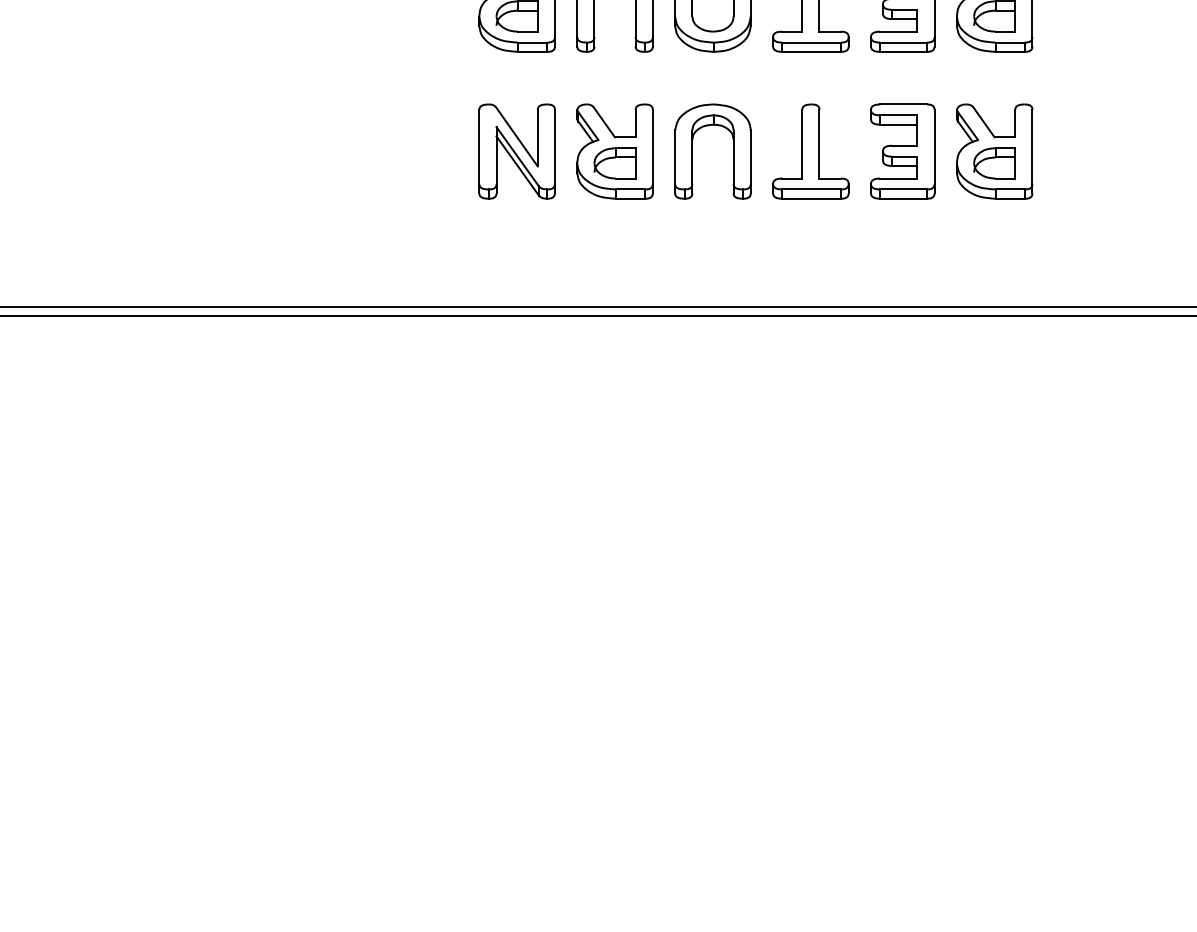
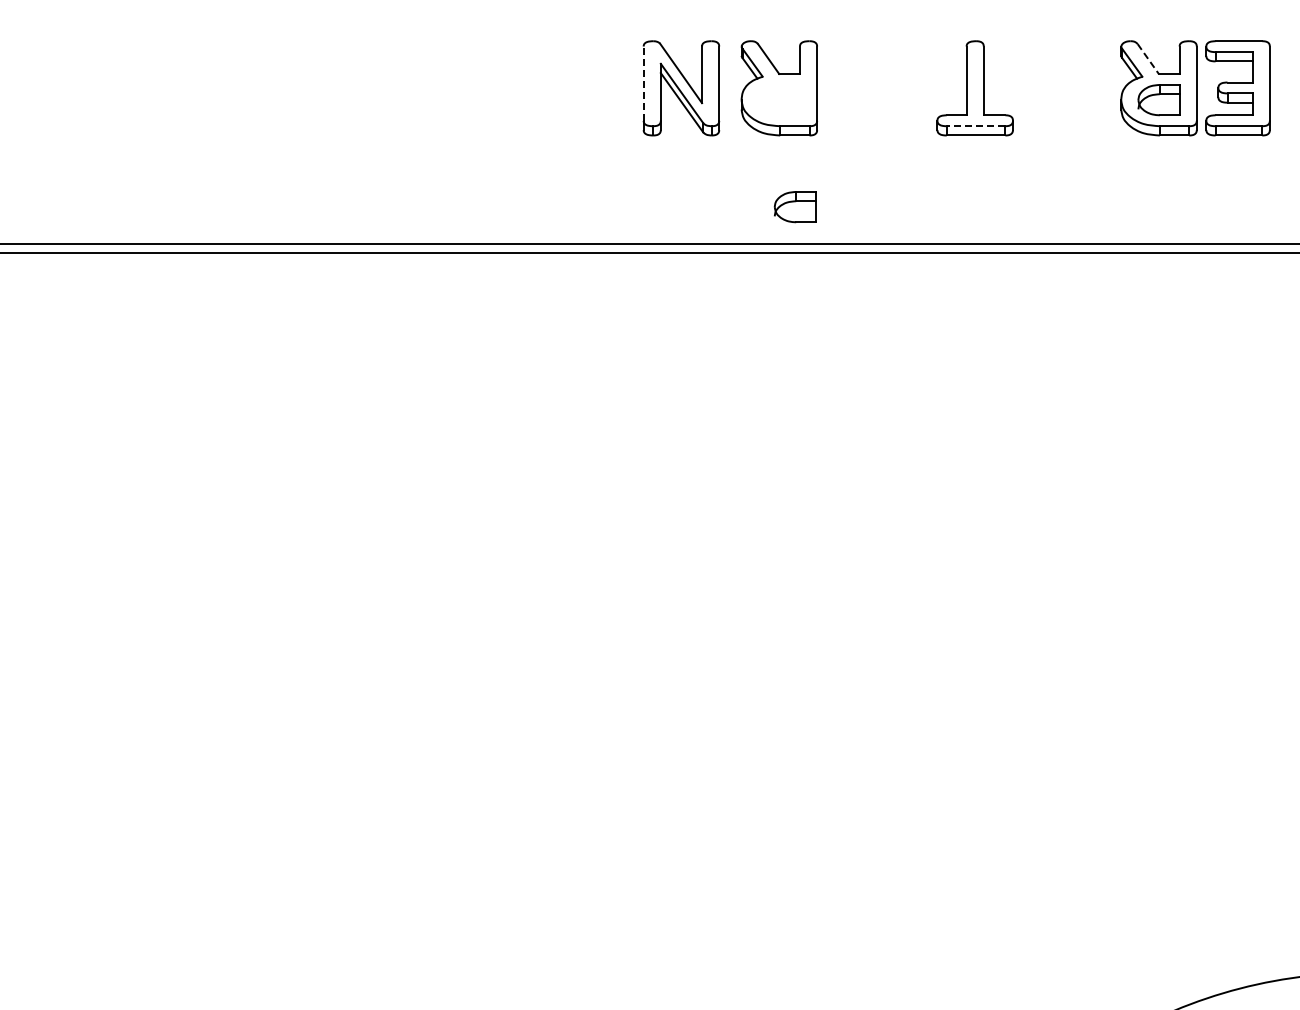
line: (984, 122) -> (1148, 59), solid -> dashed
line: (479, 146) -> (643, 83), solid -> dashed
part: (693, 151) -> (857, 88), removed
part: (902, 151) -> (1237, 88), moved
part: (614, 163) -> (794, 207), moved
line: (811, 189) -> (975, 126), solid -> dashed

